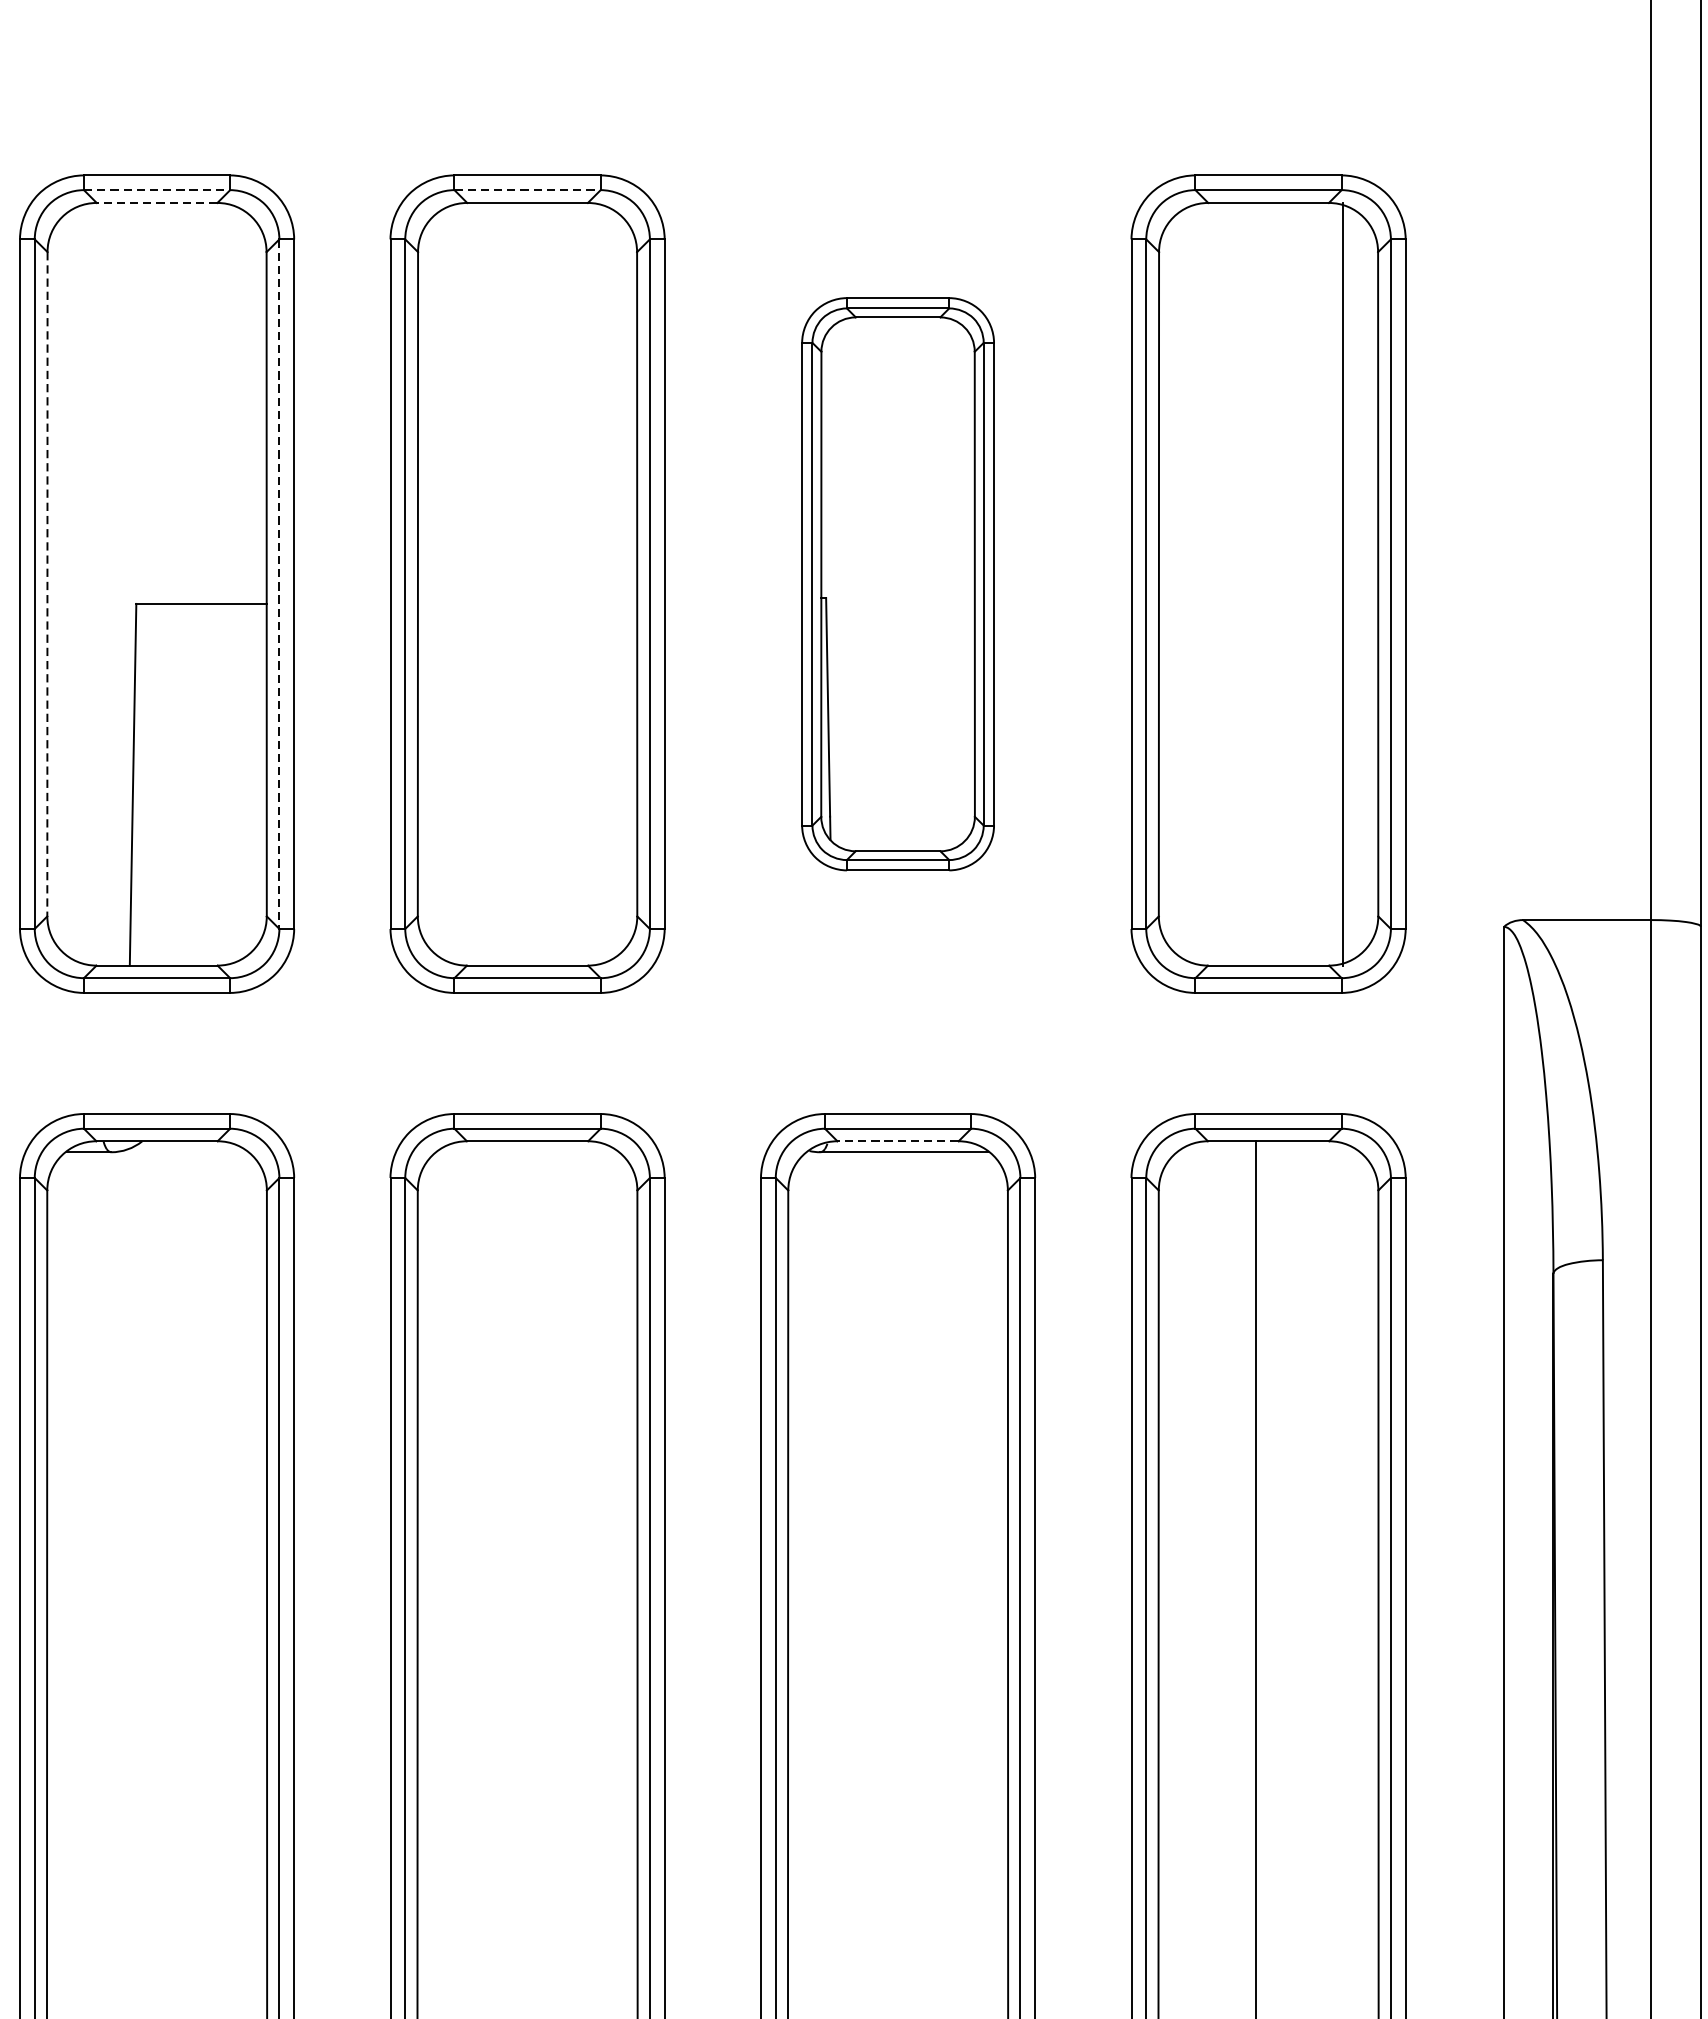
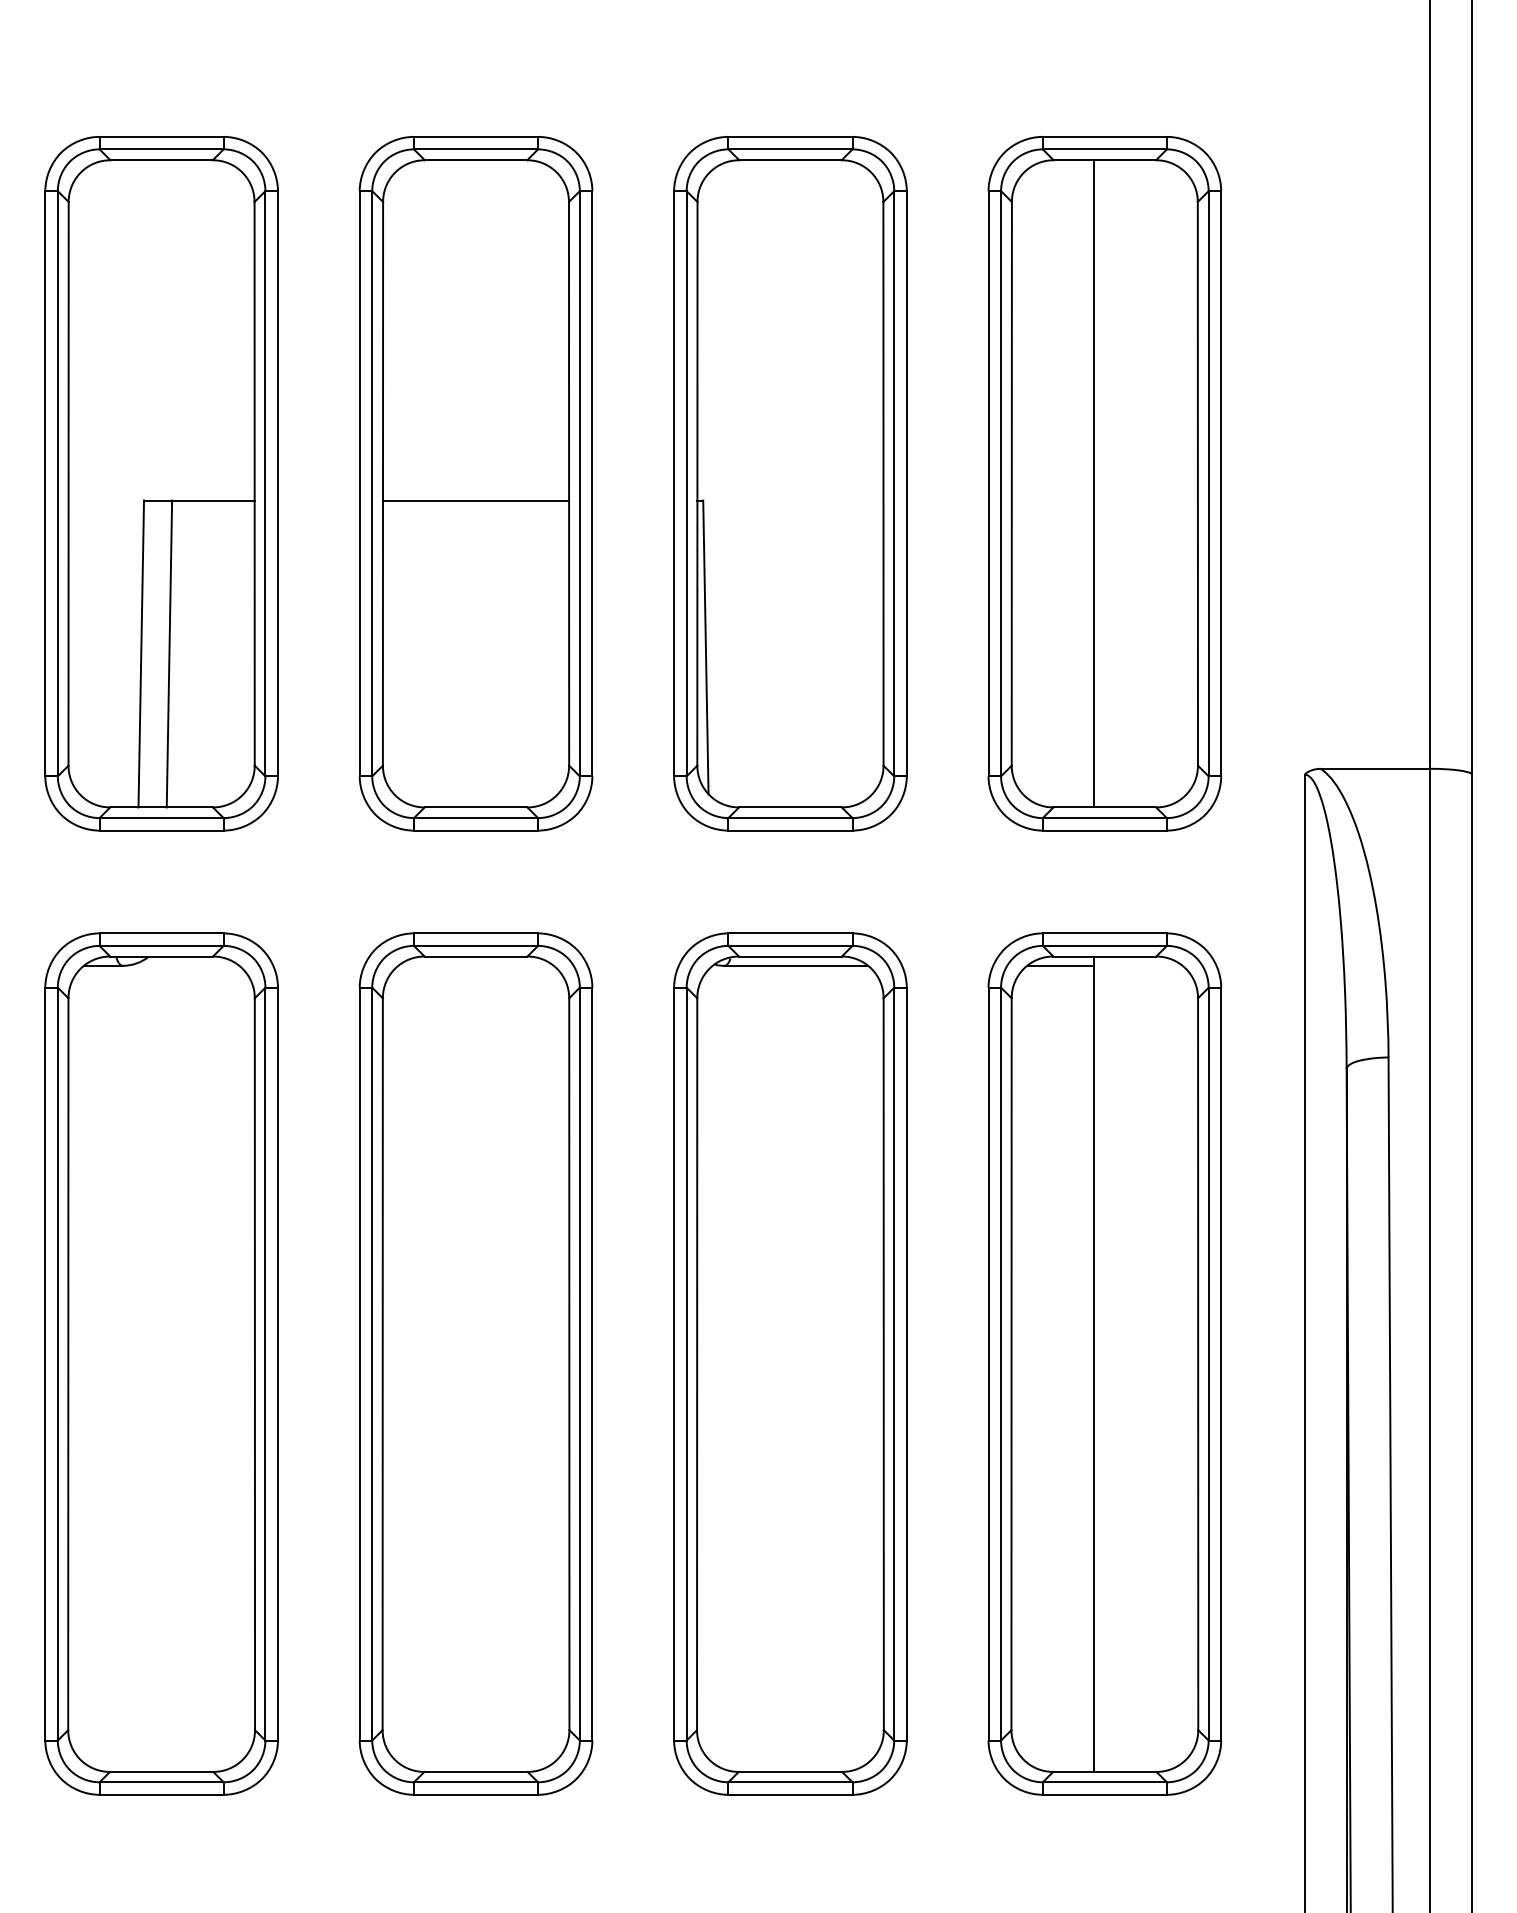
line: (158, 190) -> (162, 149), dashed -> solid
line: (528, 190) -> (476, 149), dashed -> solid
line: (156, 203) -> (161, 160), dashed -> solid
line: (47, 583) -> (68, 483), dashed -> solid
line: (279, 583) -> (265, 483), dashed -> solid
part: (898, 583) -> (790, 483), size x1.43
line: (1343, 583) -> (1094, 483), moved
line: (526, 603) -> (475, 500), added
line: (166, 784) -> (169, 653), added
line: (896, 1141) -> (789, 956), dashed -> solid
line: (1217, 1151) -> (1061, 965), added

